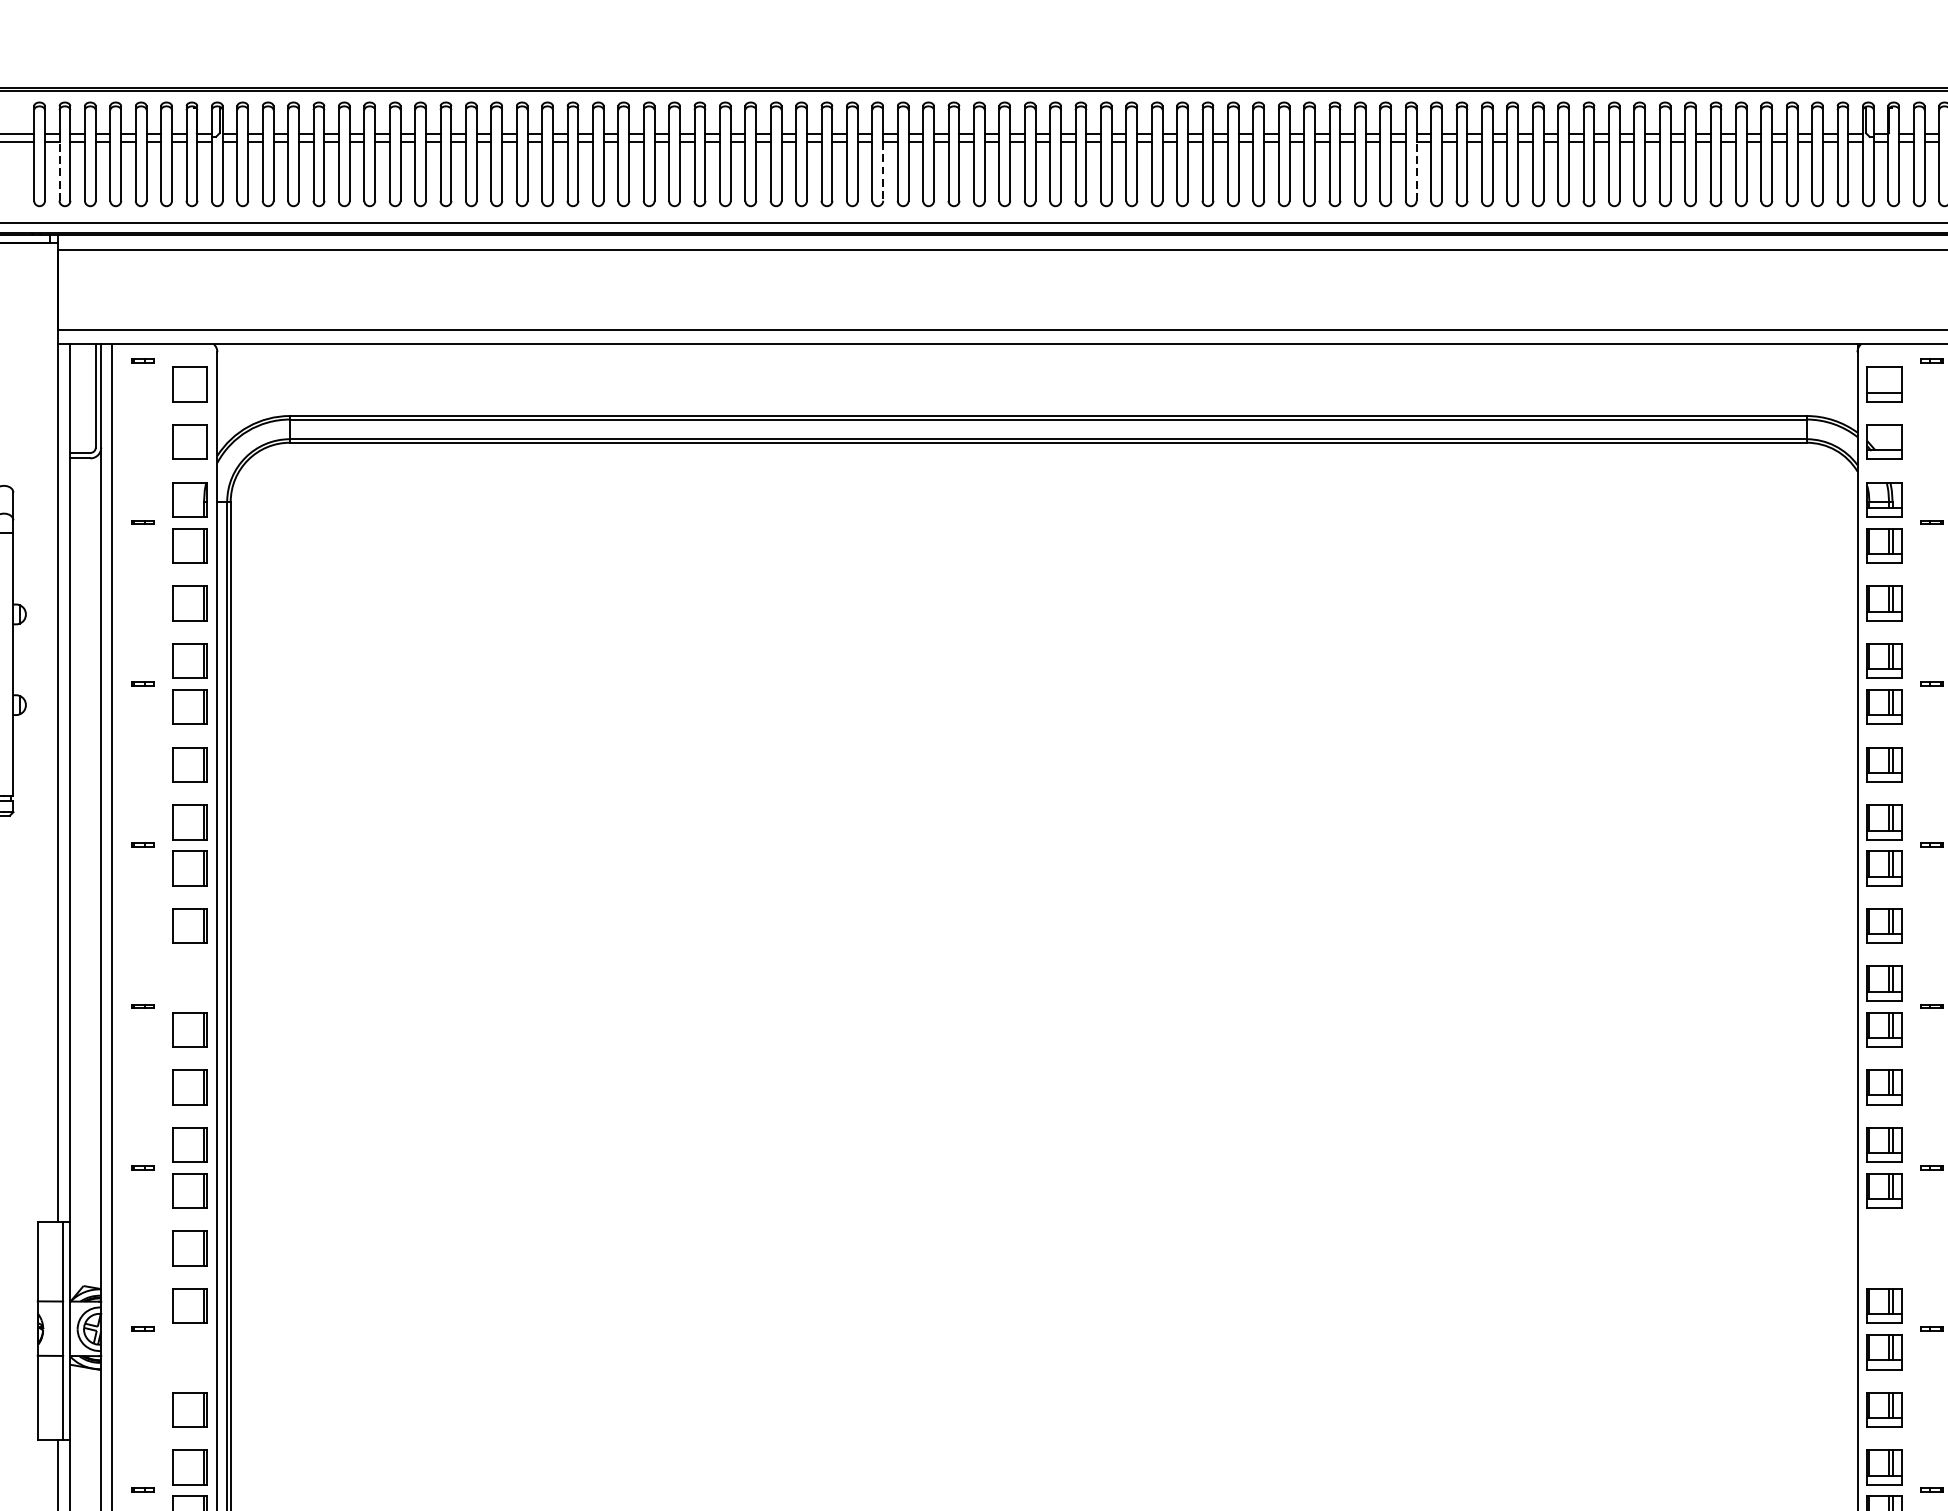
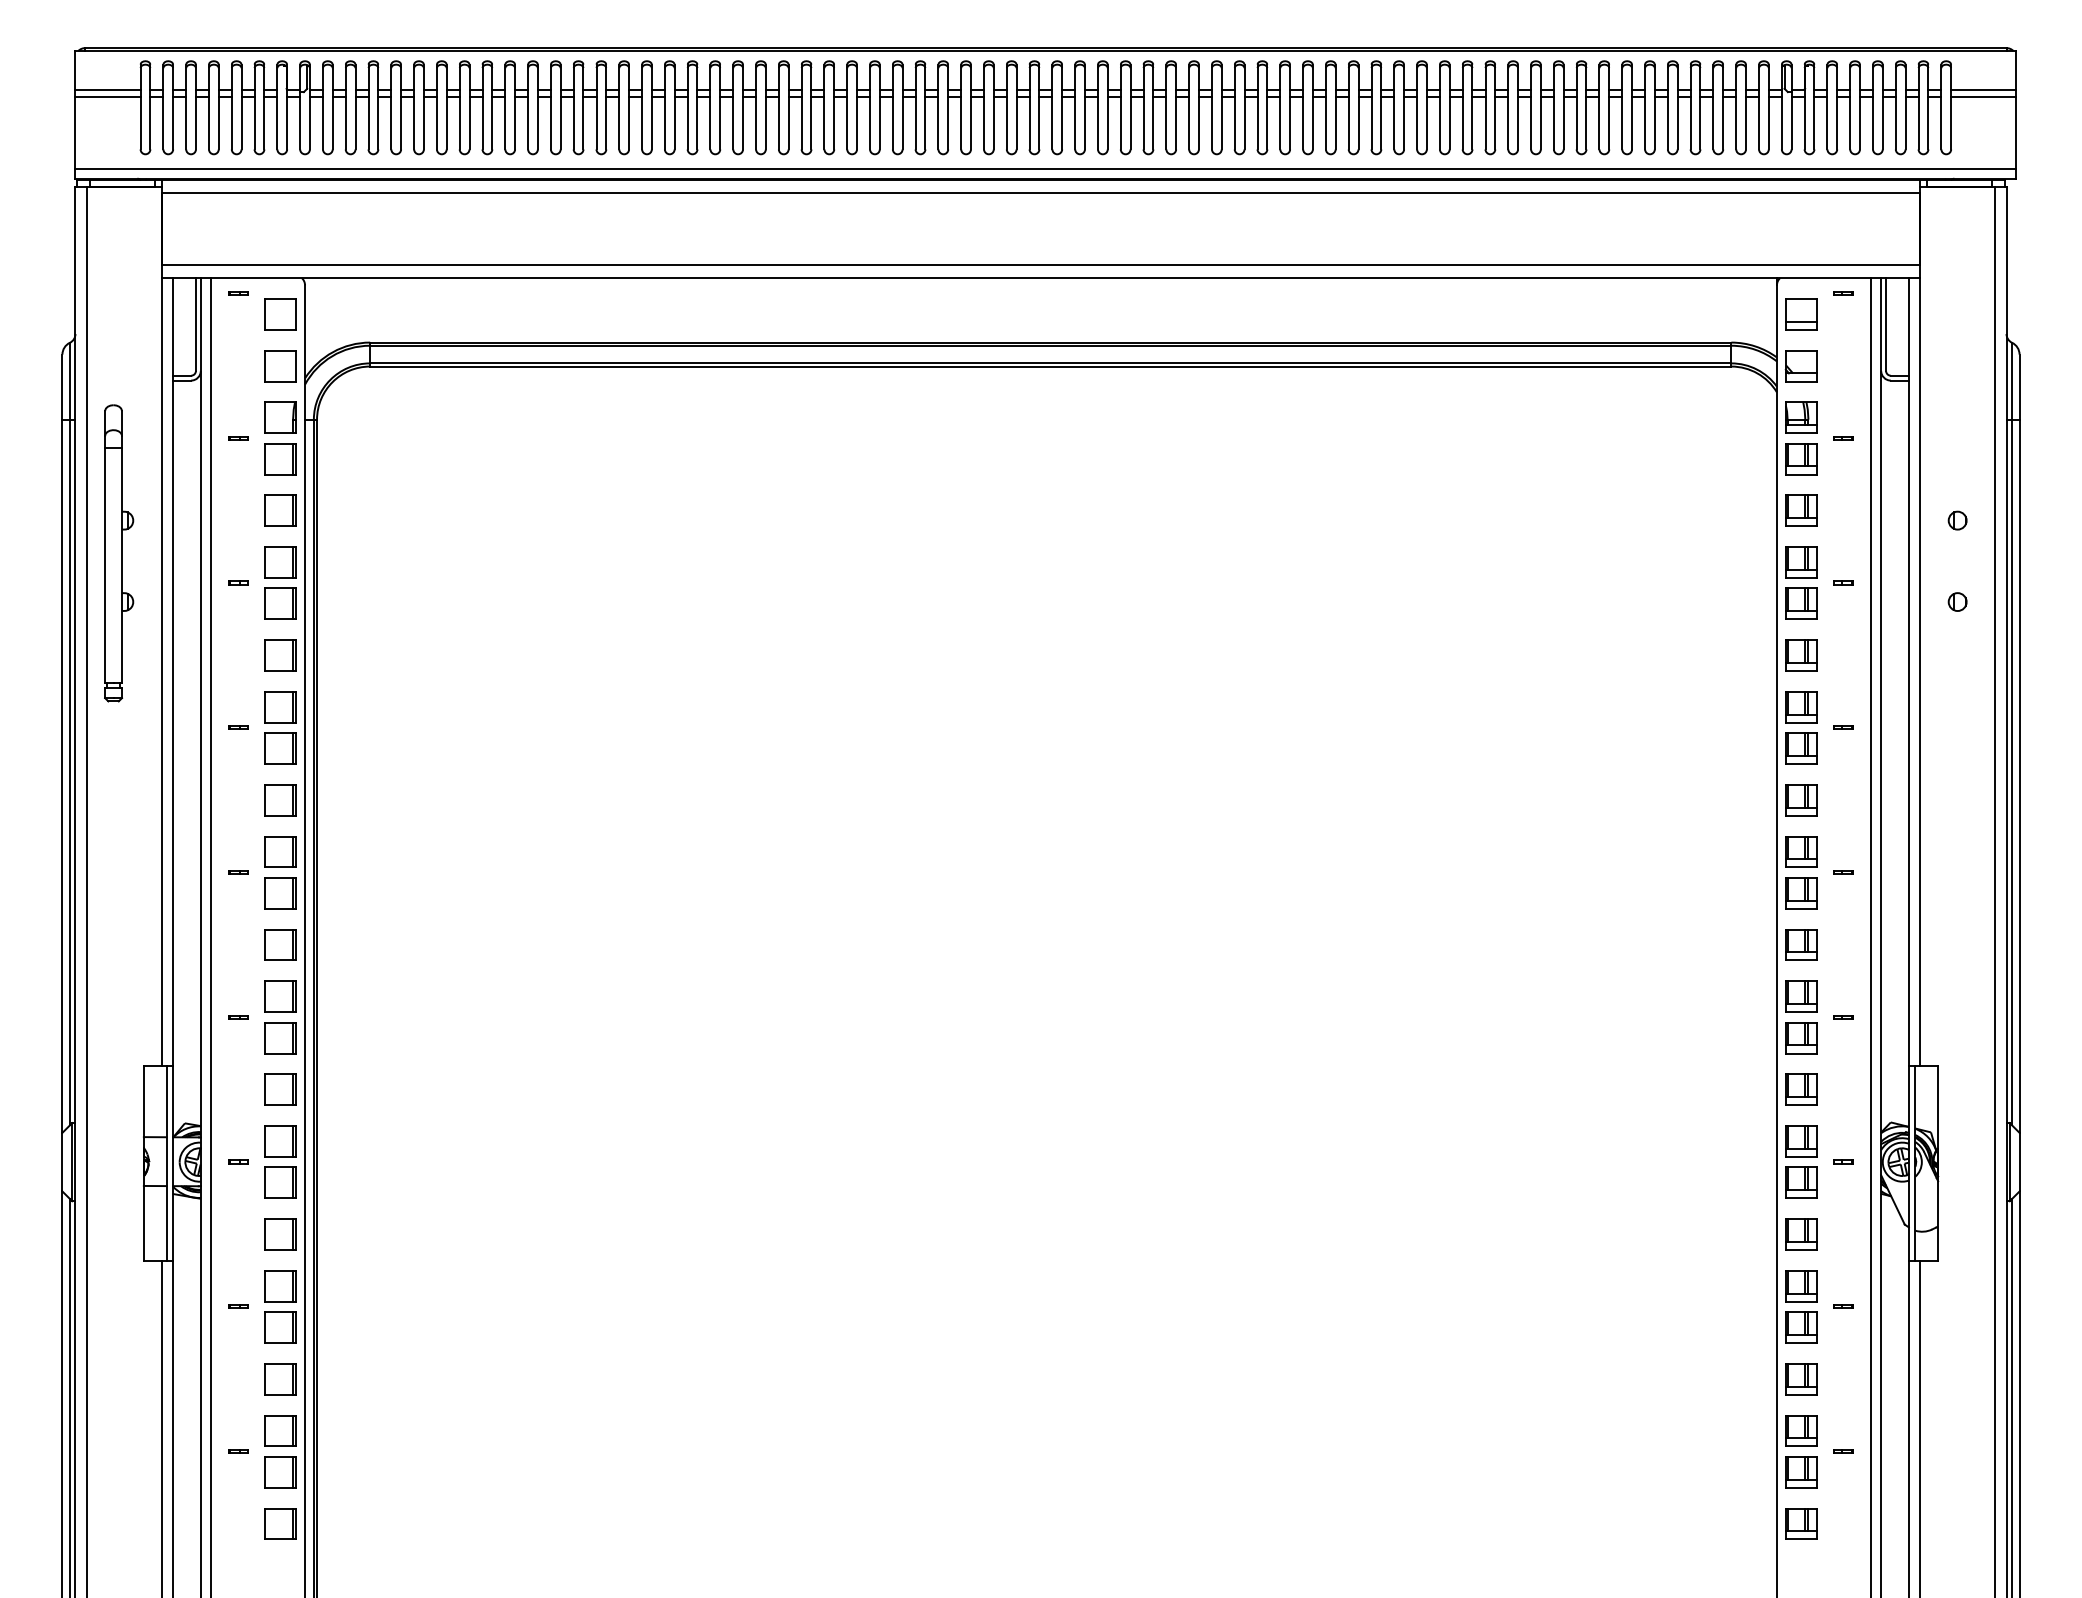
line: (59, 170) -> (163, 122), dashed -> solid
line: (1416, 170) -> (1381, 122), dashed -> solid
line: (883, 171) -> (902, 123), dashed -> solid
part: (190, 983) -> (280, 851), added
part: (1884, 1248) -> (1801, 1089), added
part: (190, 1351) -> (280, 1182), added

